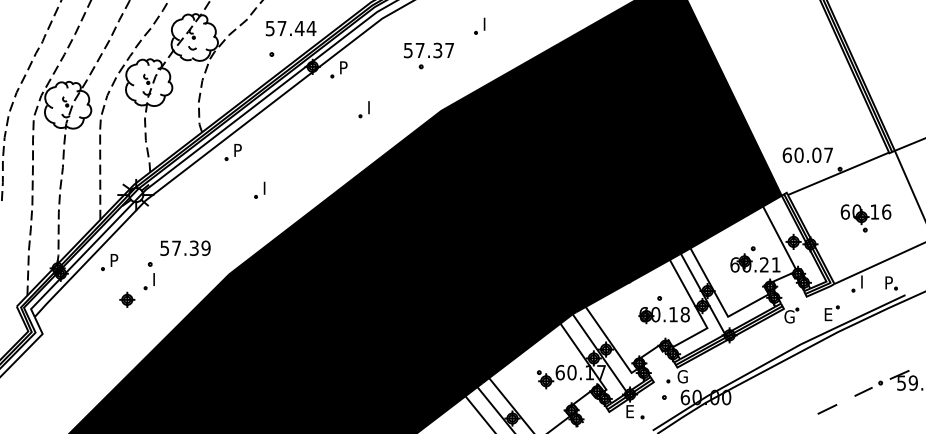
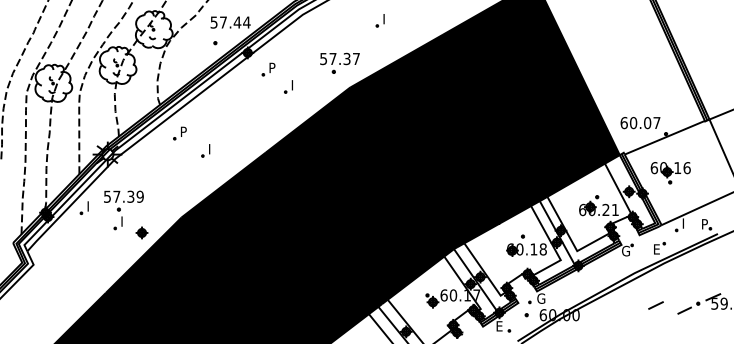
part: (428, 55) -> (339, 62), moved
part: (338, 69) -> (268, 69), moved
part: (232, 152) -> (179, 133), moved
part: (865, 218) -> (670, 173), moved
text: (185, 247) -> (123, 196), moved
text: (115, 257) -> (91, 204), P -> I
part: (127, 299) -> (142, 232), moved
line: (827, 409) -> (656, 305), moved

